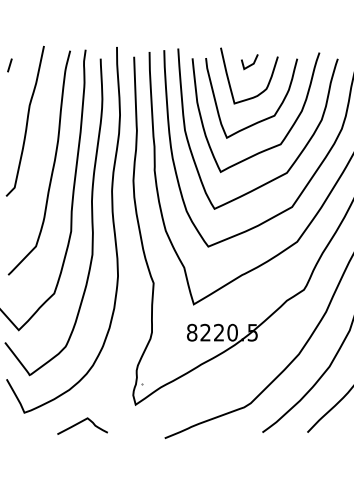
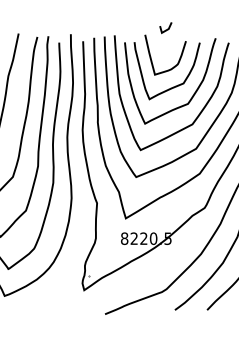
line: (251, 63) -> (167, 28), moved
curve: (80, 423) -> (44, 303), removed

